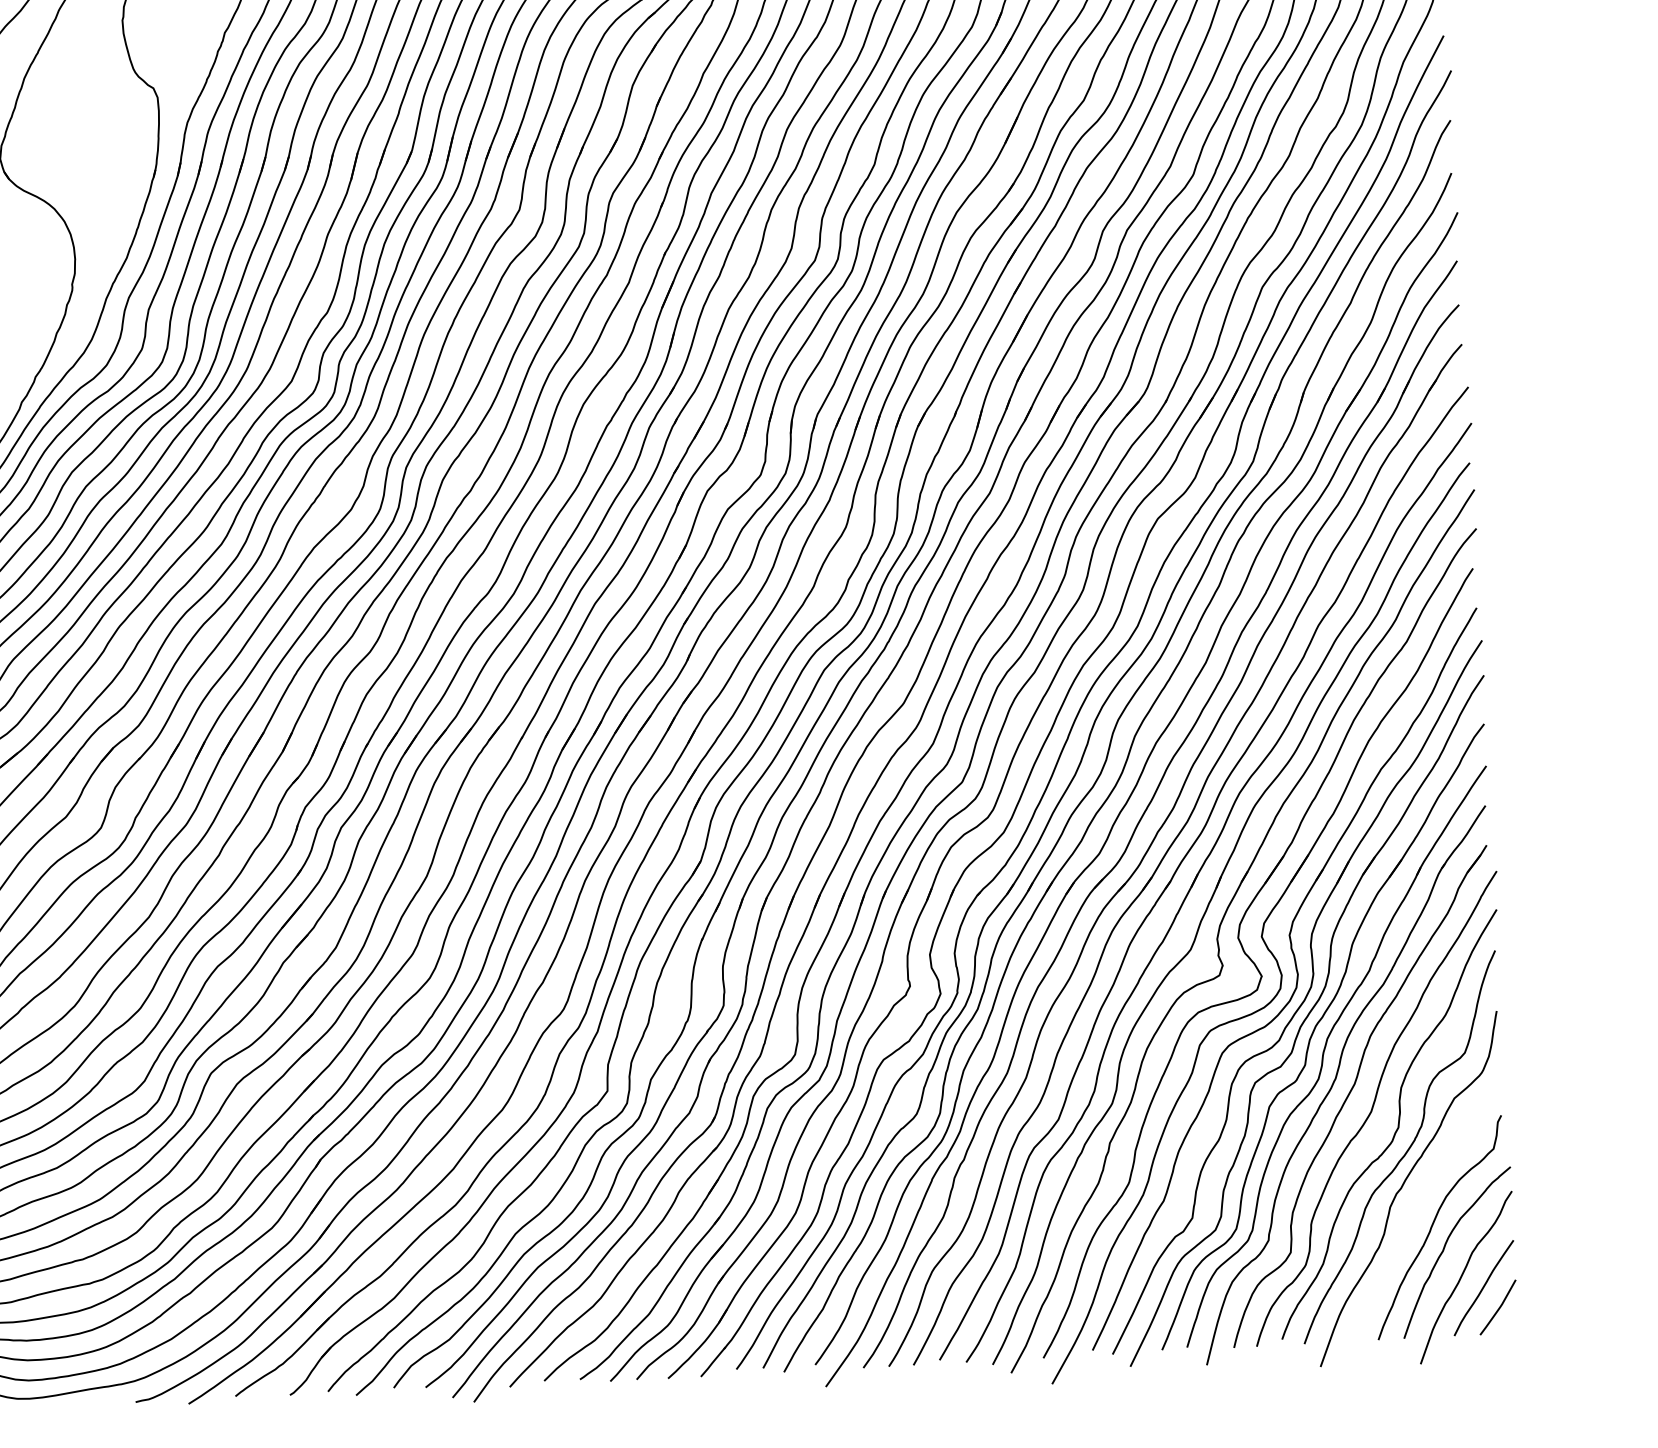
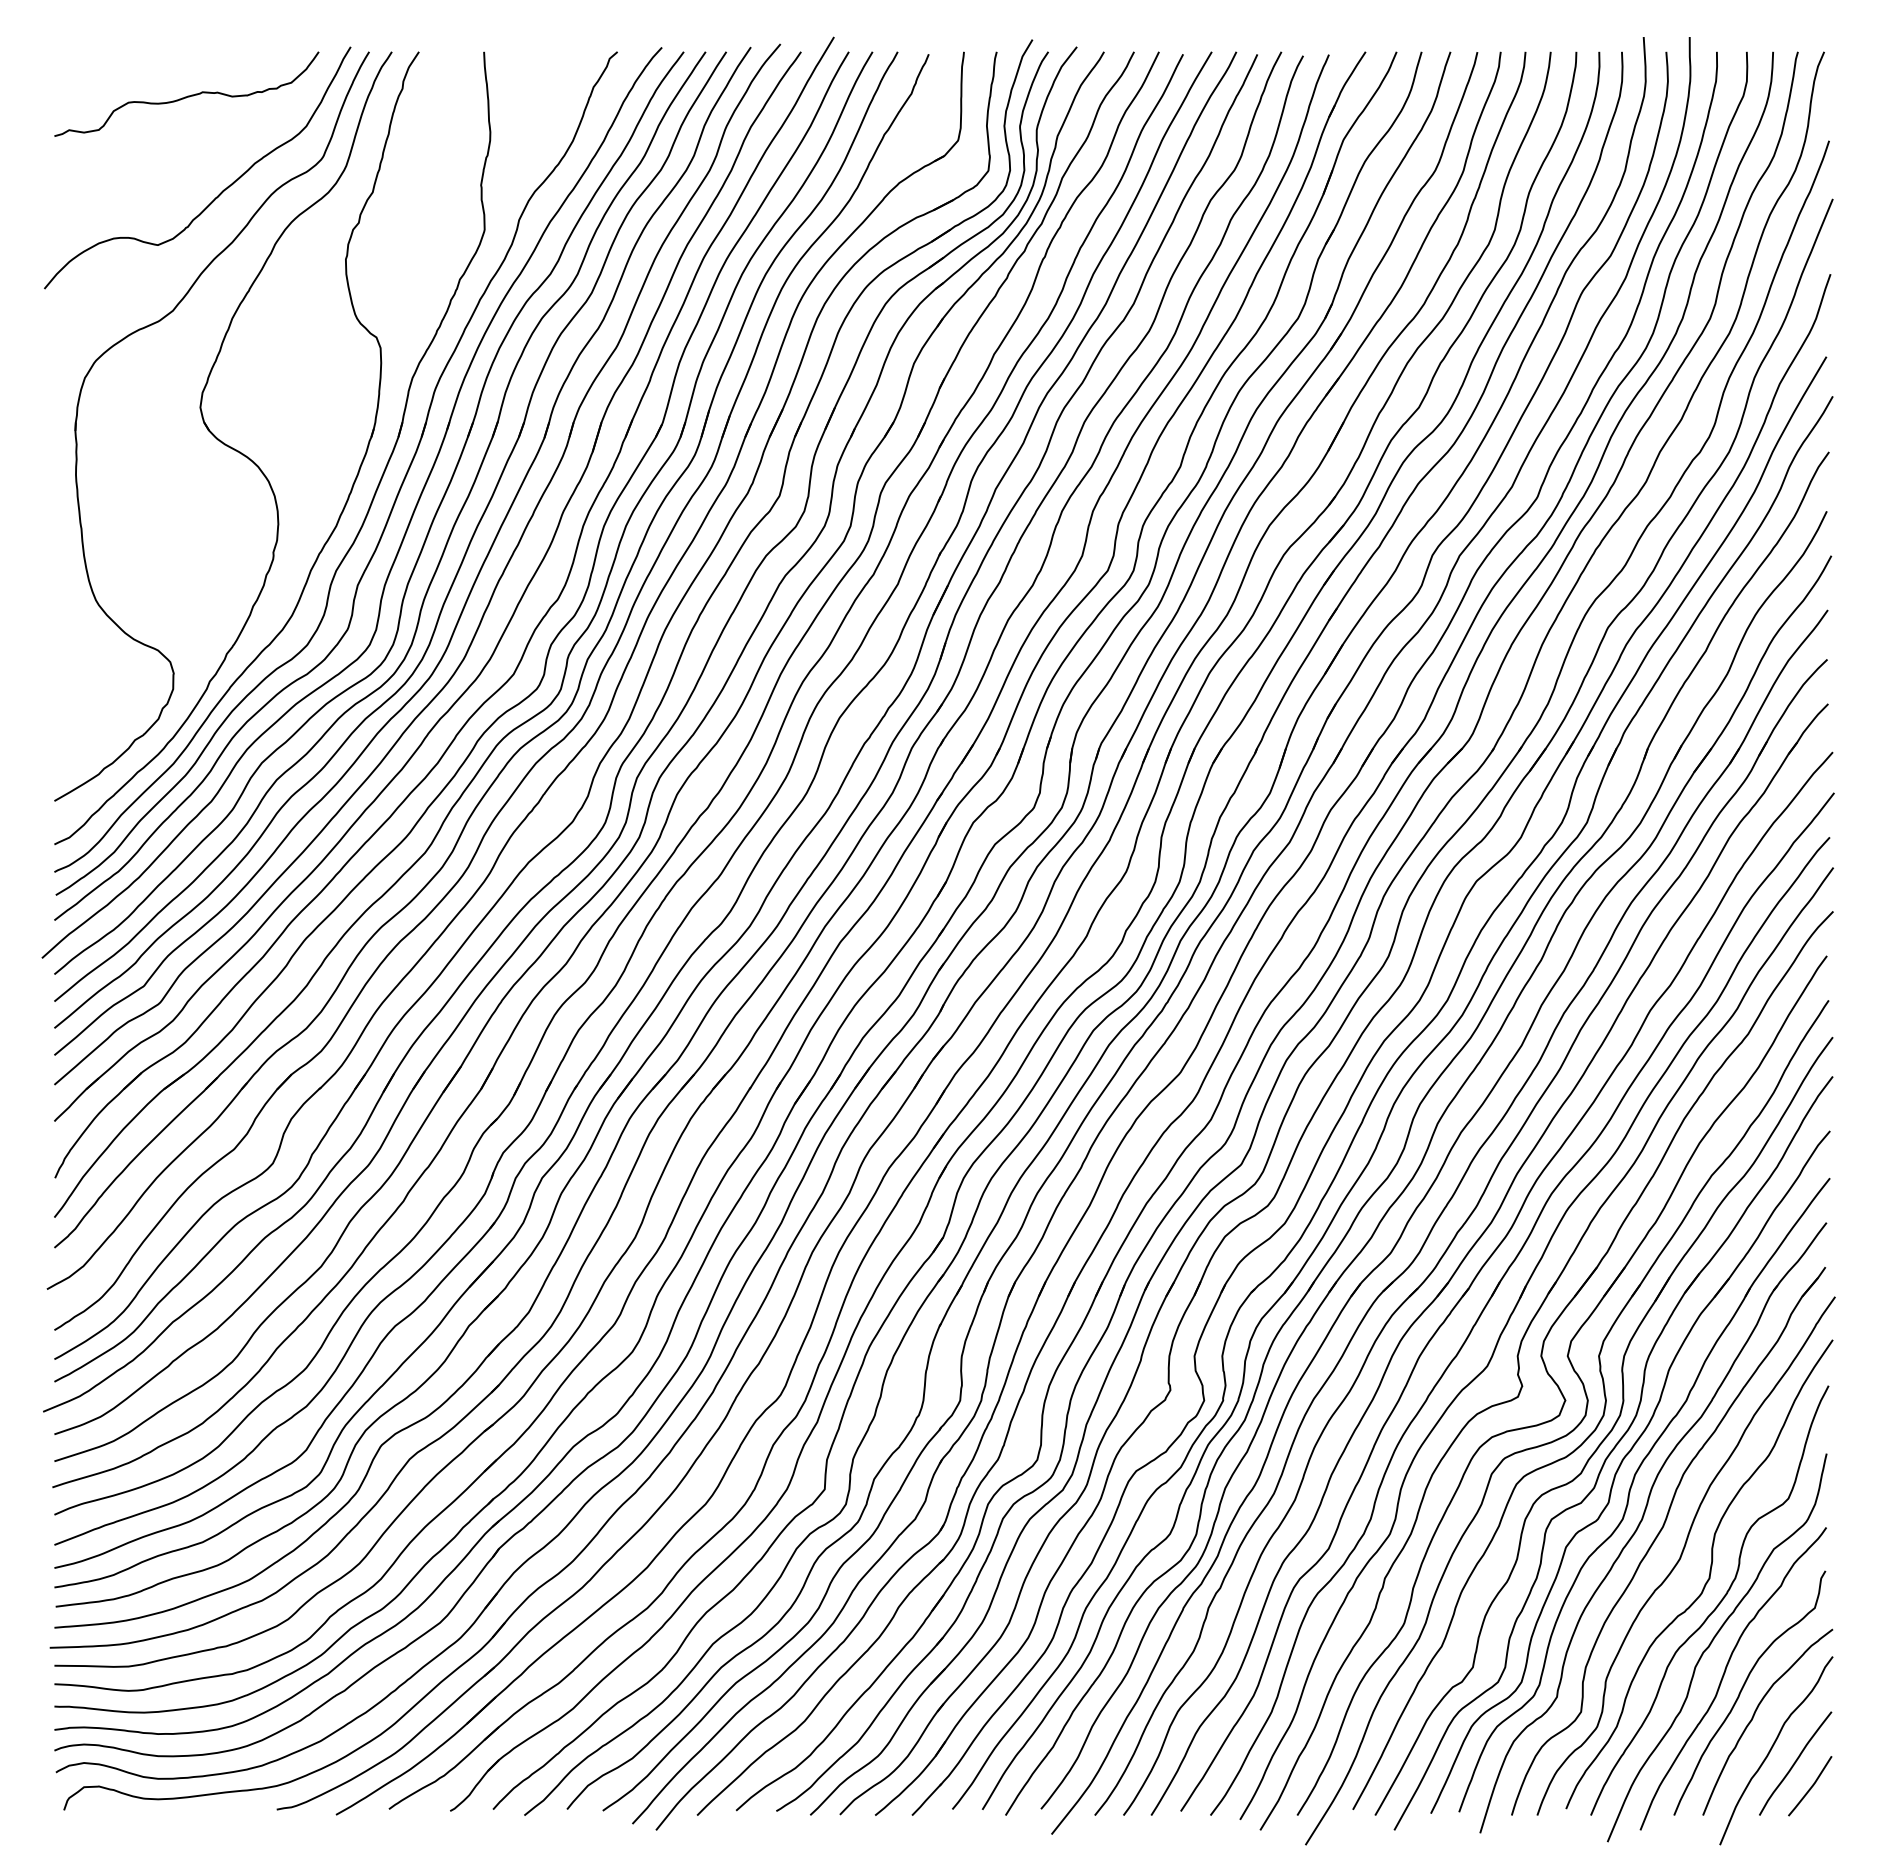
curve: (1416, 1213) -> (1724, 1675), added

